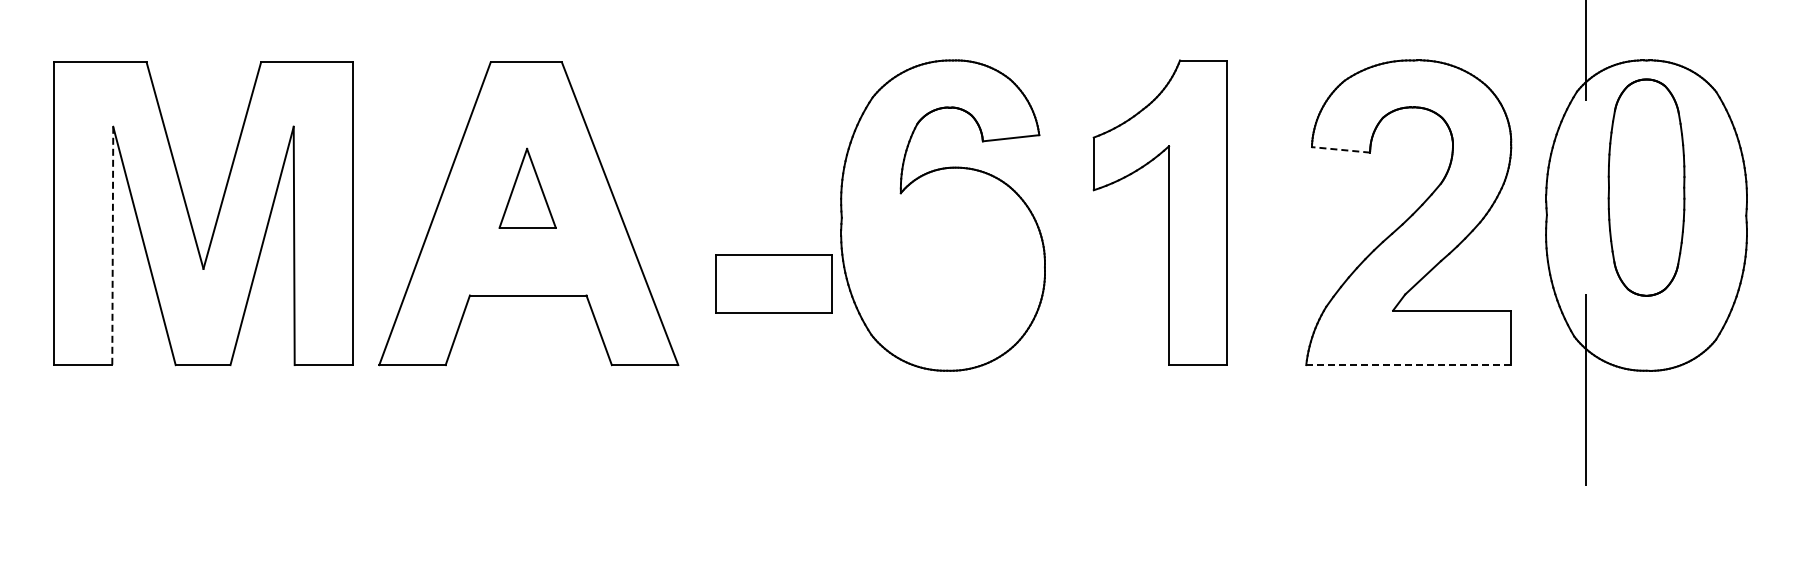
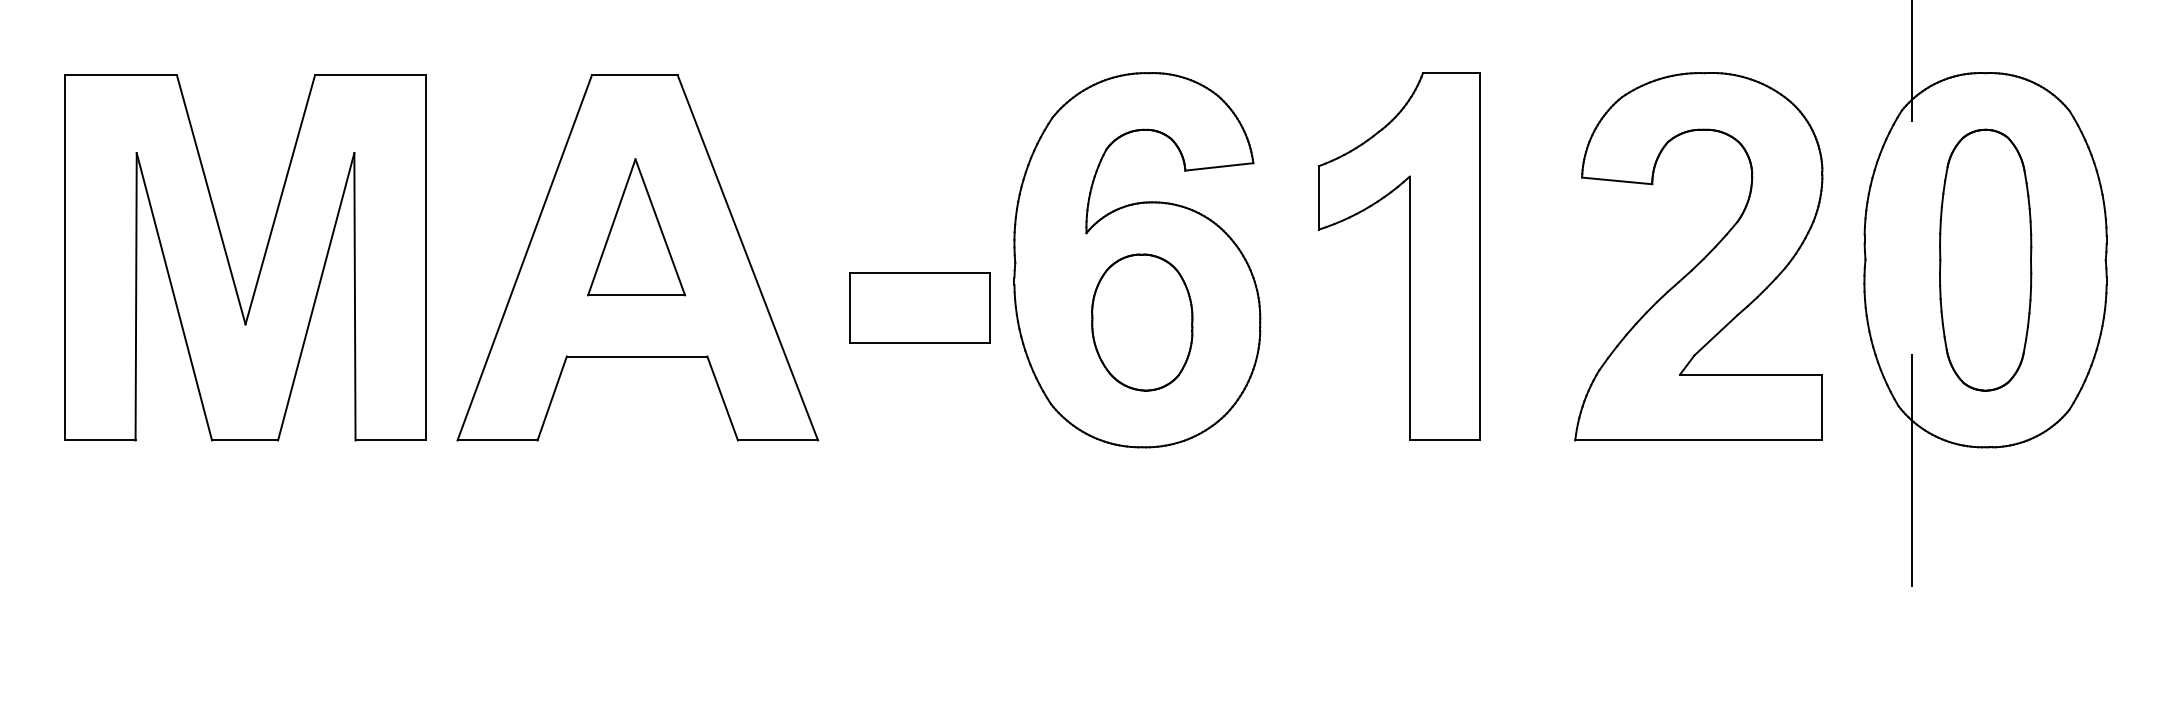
line: (1340, 149) -> (1616, 180), dashed -> solid
part: (1646, 187) -> (1985, 260), moved
part: (527, 188) -> (636, 227), size x1.43
line: (112, 246) -> (135, 297), dashed -> solid
part: (946, 267) -> (1141, 322), added
part: (773, 283) -> (919, 307), moved
line: (1408, 365) -> (1698, 440), dashed -> solid

